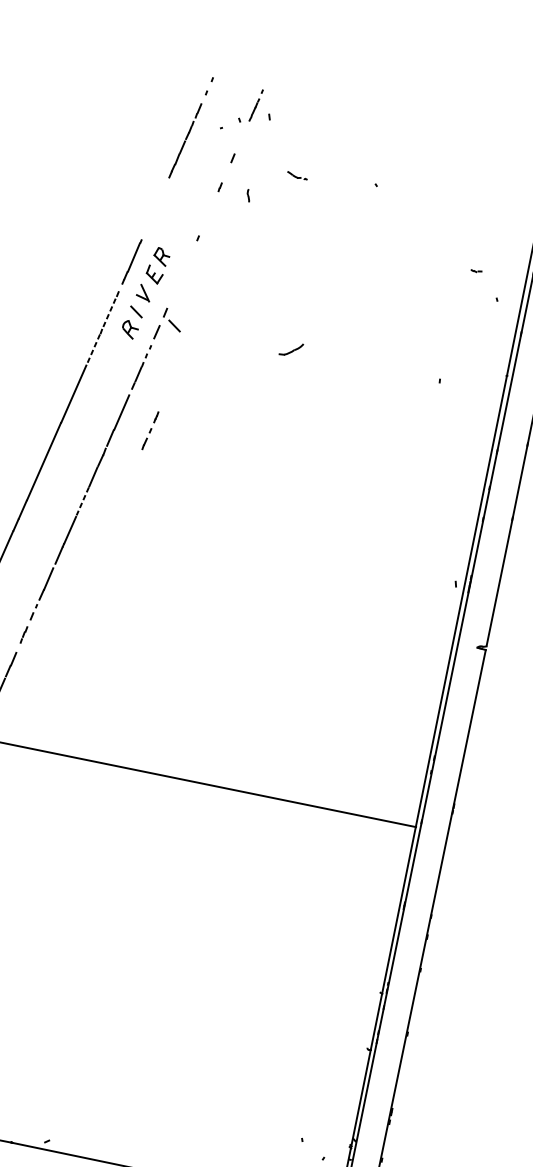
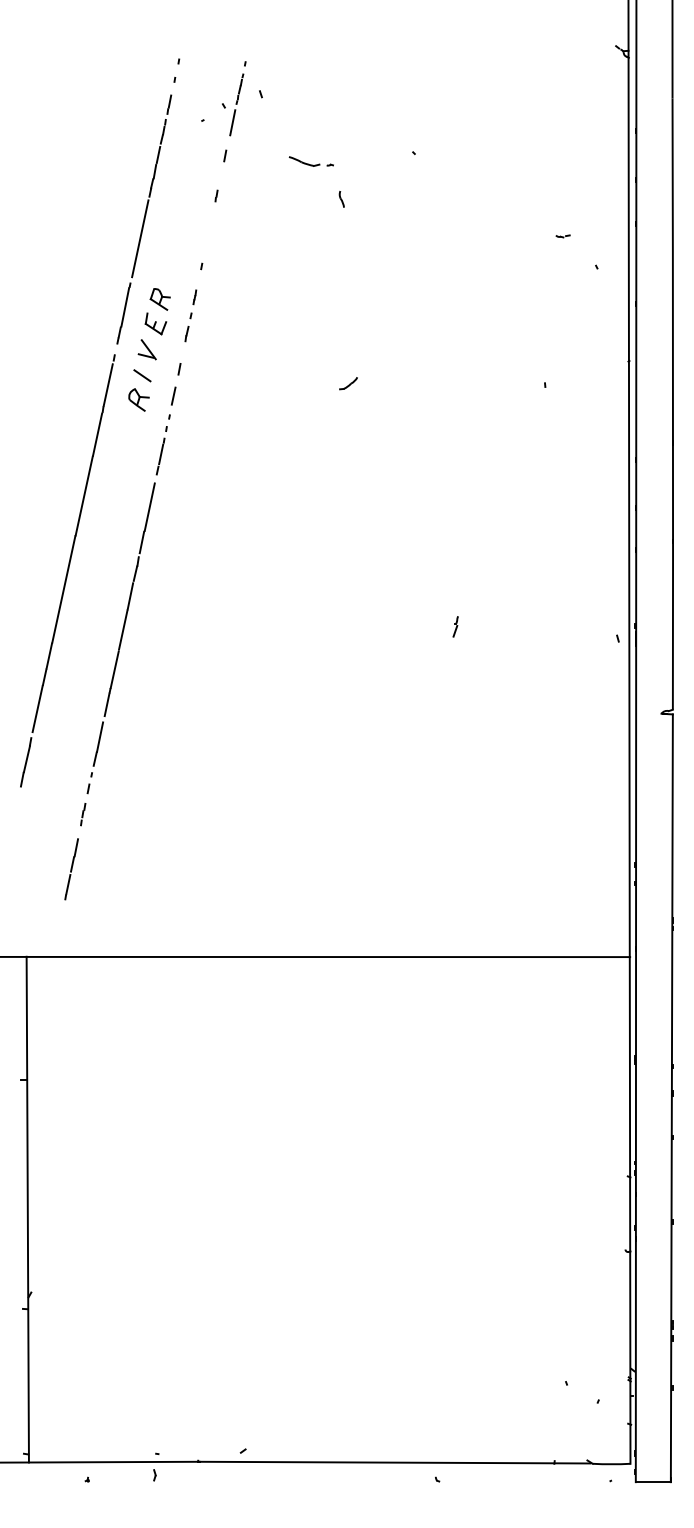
line: (243, 134) -> (232, 122), added
part: (296, 175) -> (310, 161), size x1.67
part: (248, 195) -> (341, 198), moved
line: (156, 207) -> (140, 238), added
line: (109, 314) -> (108, 385), dashed -> solid
line: (174, 325) -> (194, 383), removed
line: (93, 349) -> (97, 434), dashed -> solid
part: (291, 349) -> (348, 383), size x0.62
part: (150, 430) -> (190, 315), moved
line: (83, 501) -> (123, 629), dashed -> solid
part: (334, 549) -> (455, 626), added

